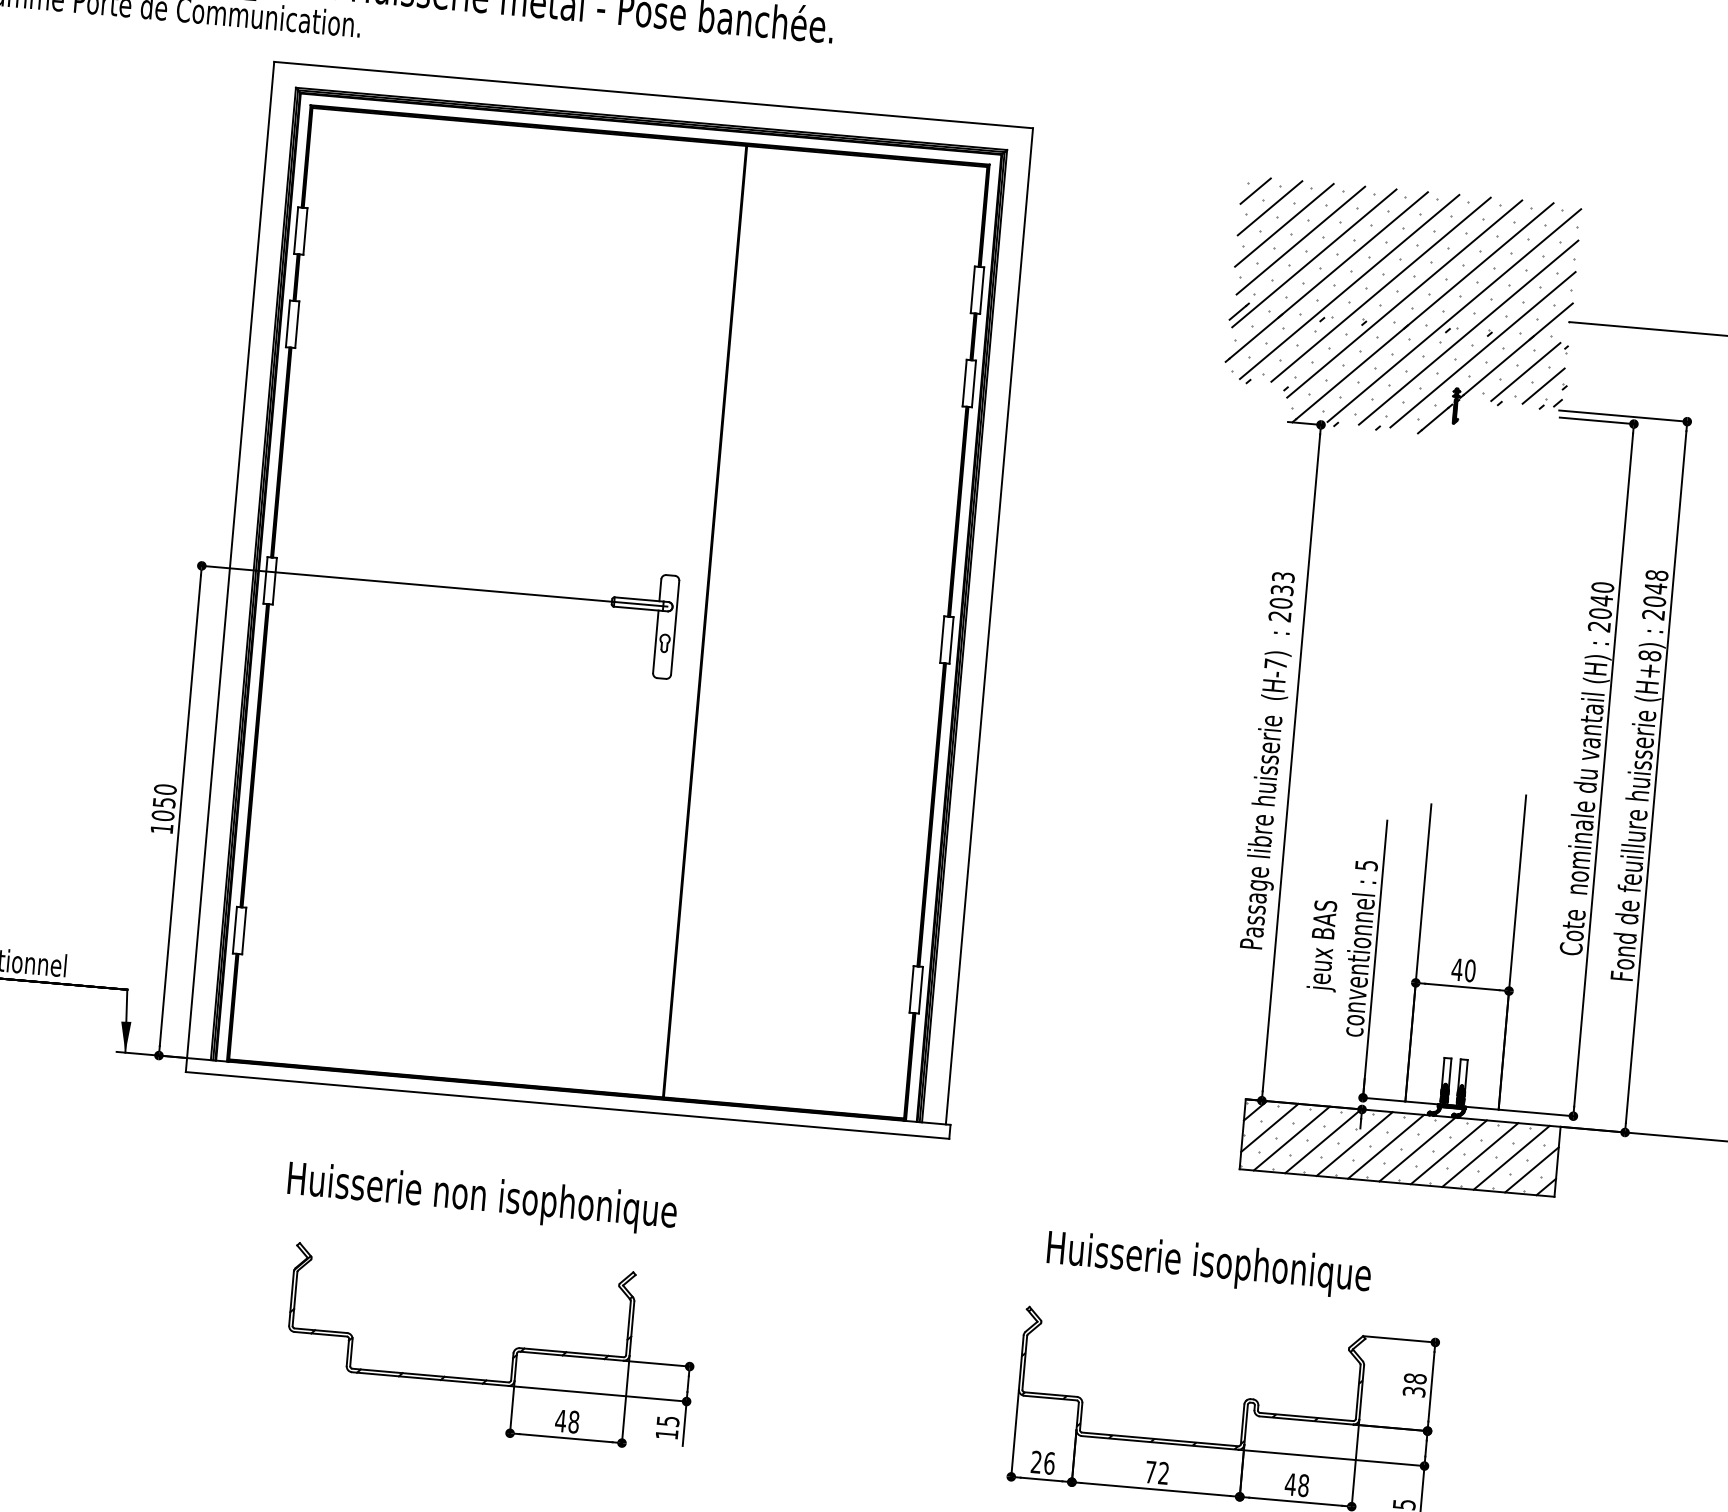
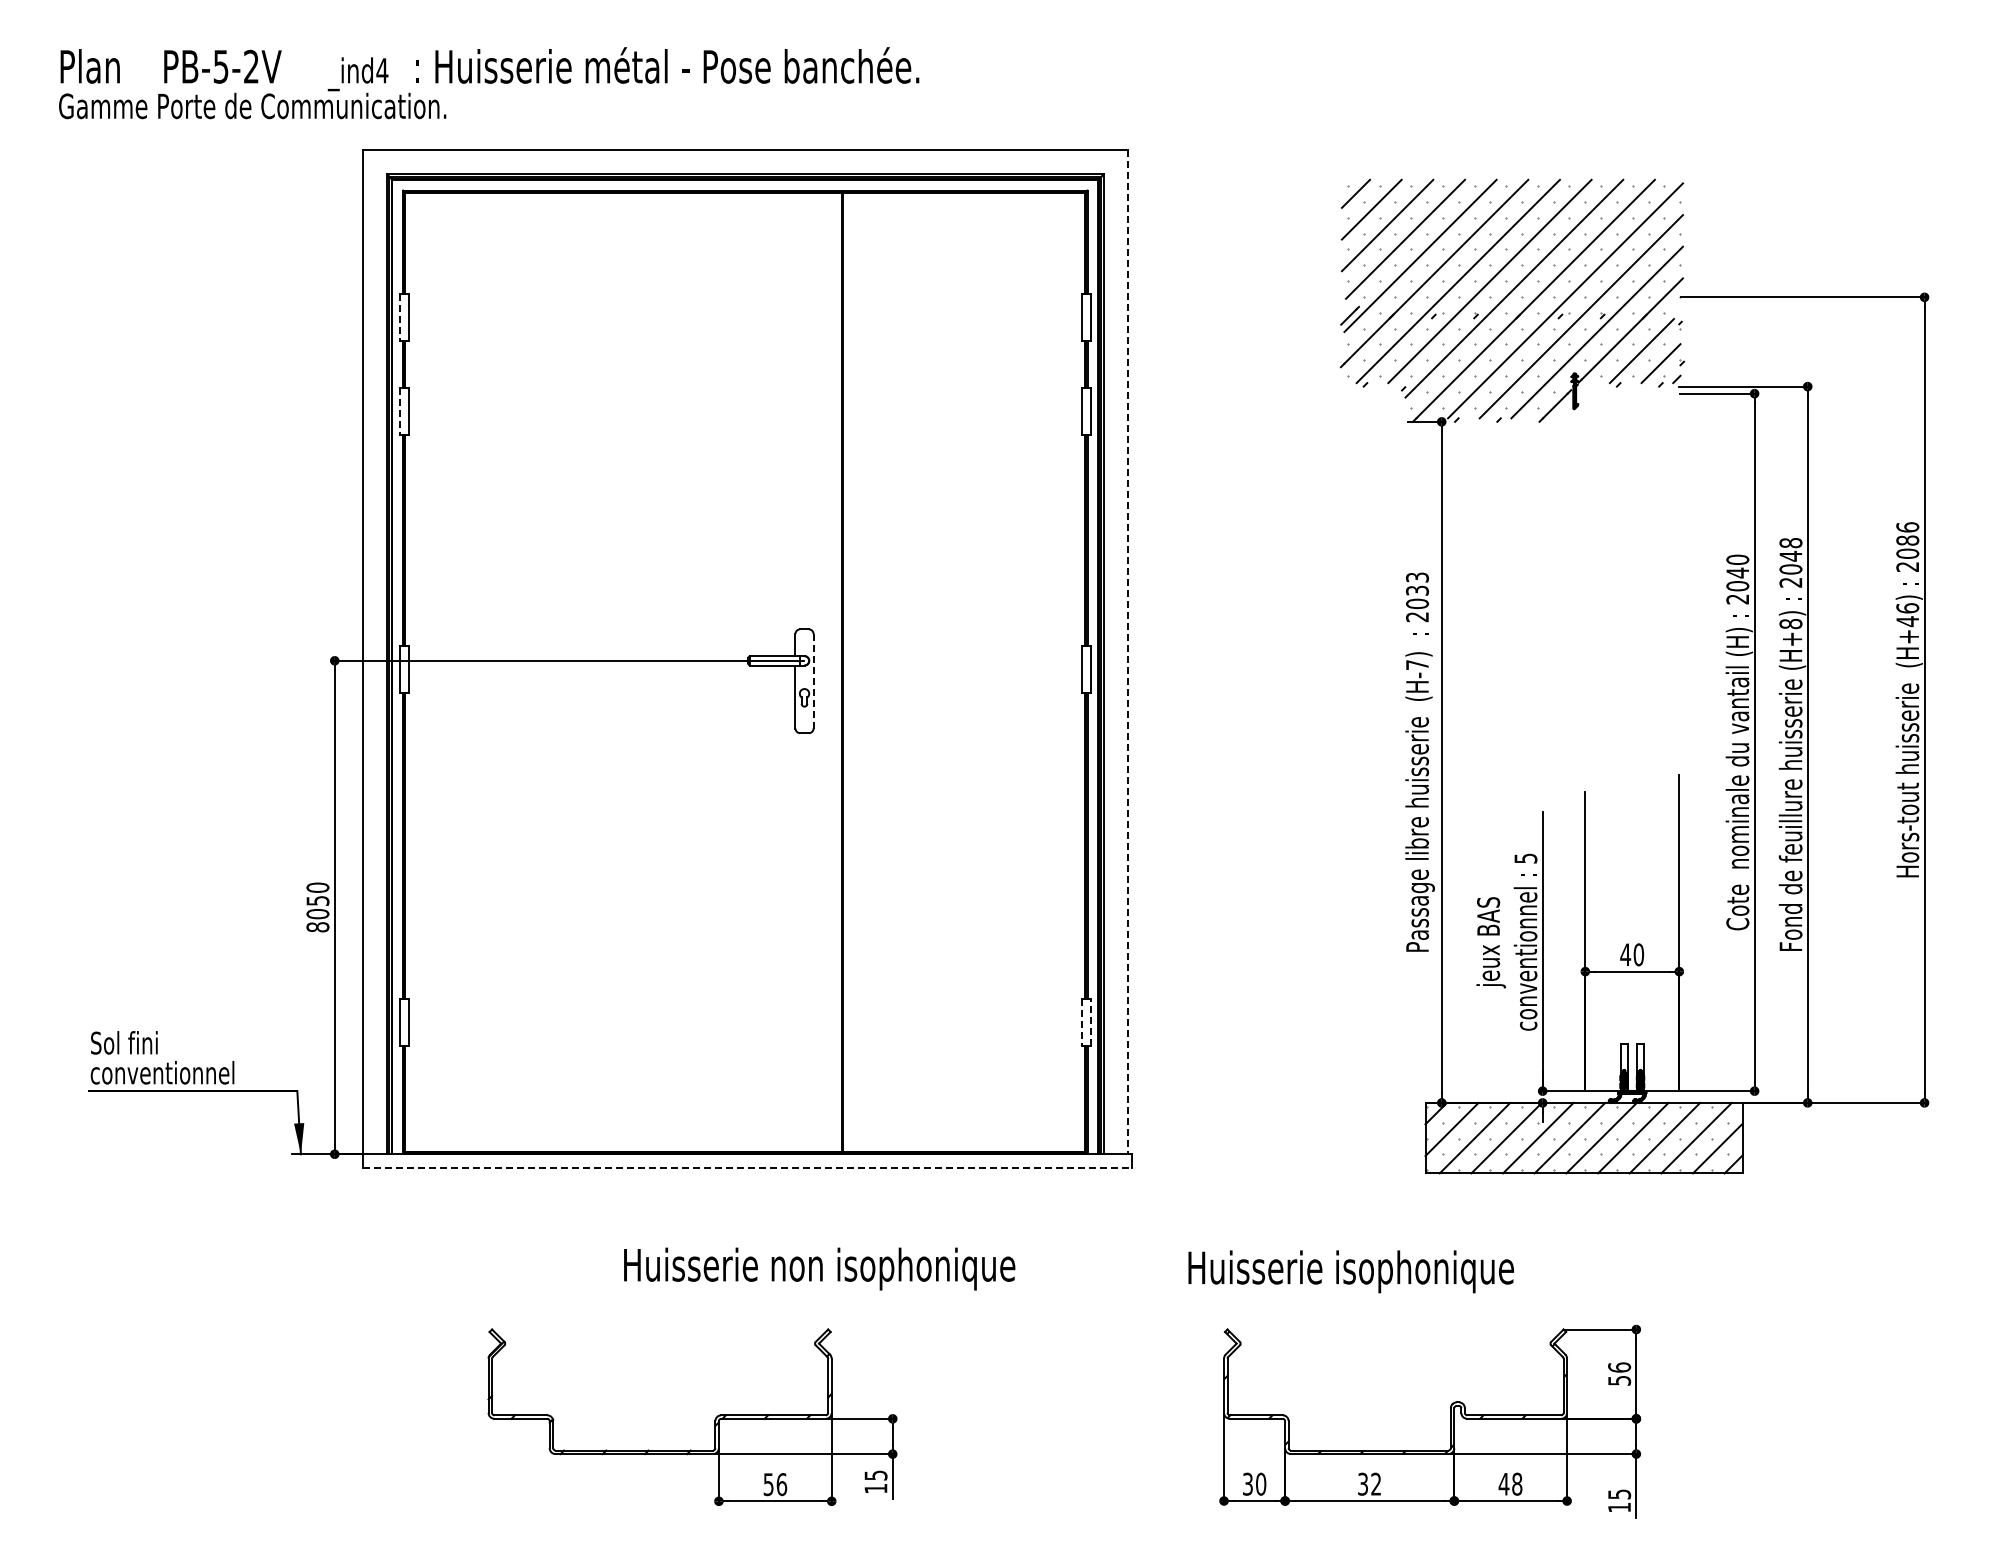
line: (295, 230) -> (399, 317), solid -> dashed
line: (287, 324) -> (399, 411), solid -> dashed
line: (675, 626) -> (813, 680), solid -> dashed
line: (989, 626) -> (1127, 652), solid -> dashed
text: (161, 829) -> (317, 927), 1050 -> 8050
line: (911, 989) -> (1081, 1022), solid -> dashed
line: (921, 989) -> (1091, 1021), solid -> dashed
line: (567, 1105) -> (747, 1168), solid -> dashed
text: (482, 1198) -> (819, 1268), moved
text: (1208, 1264) -> (1350, 1271), moved
text: (1414, 1384) -> (1619, 1373), 38 -> 56
text: (567, 1421) -> (775, 1484), 48 -> 56
text: (1043, 1462) -> (1254, 1483), 26 -> 30
text: (1150, 1471) -> (1362, 1483), 72 -> 32

